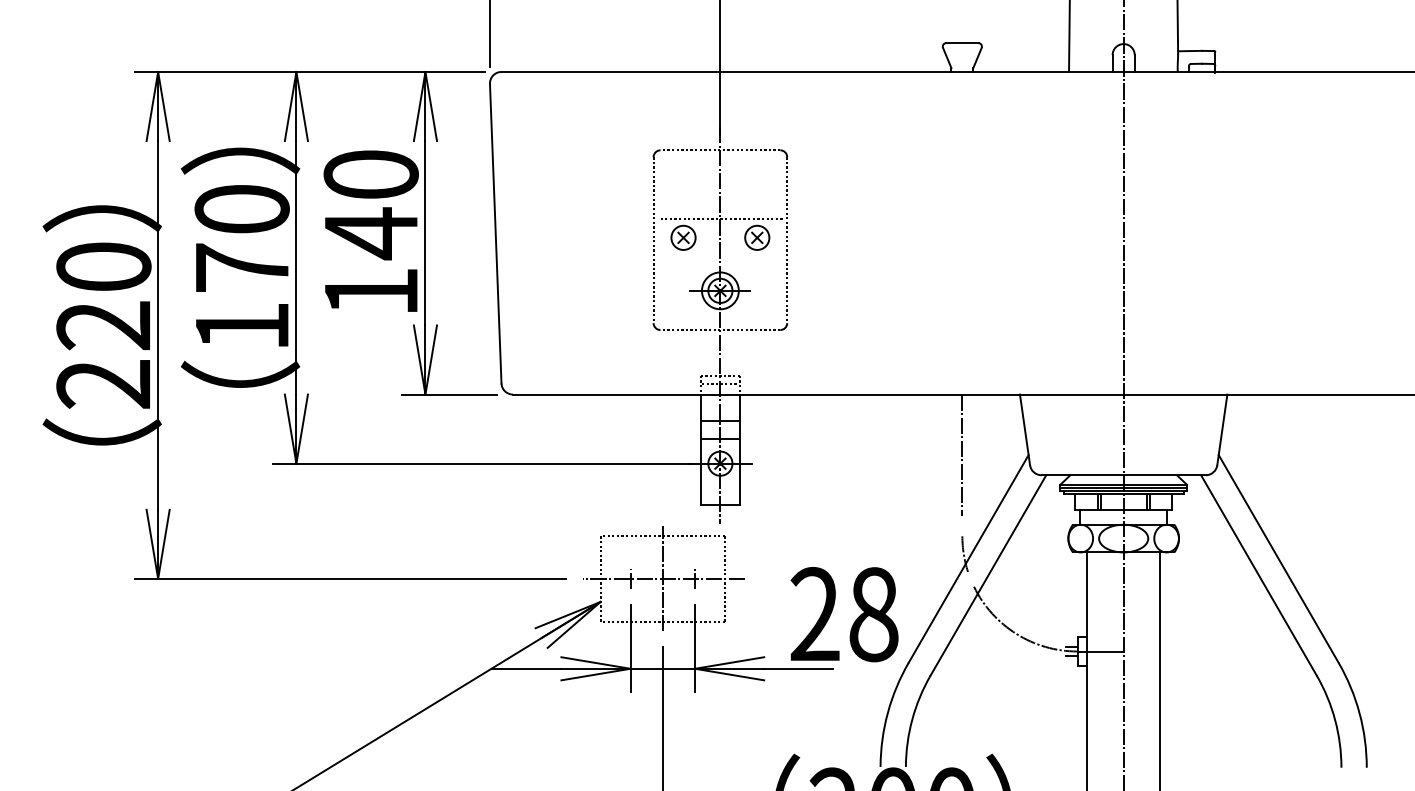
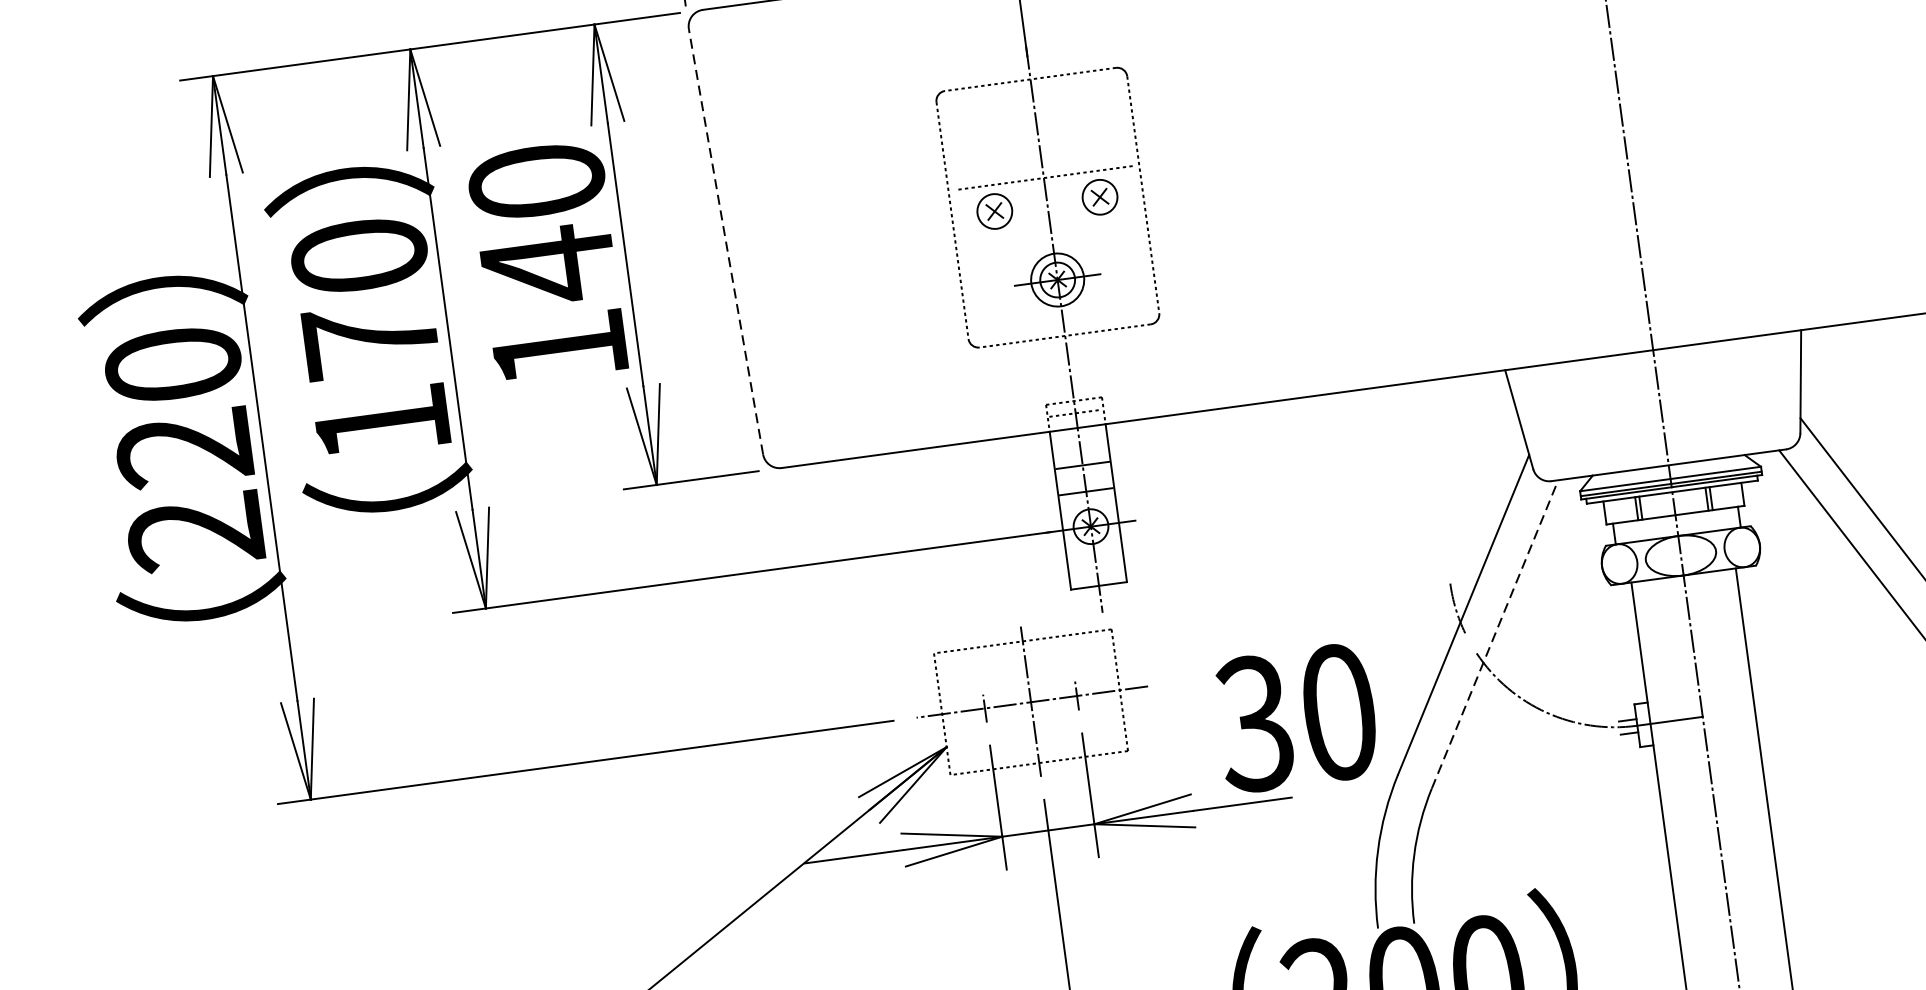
line: (495, 233) -> (725, 241), solid -> dashed
line: (962, 454) -> (1434, 466), removed
line: (988, 575) -> (1495, 634), solid -> dashed
text: (843, 614) -> (1295, 718), 28 -> 30

